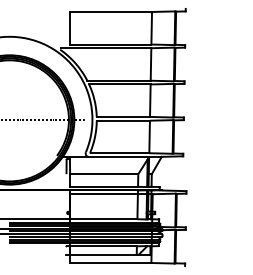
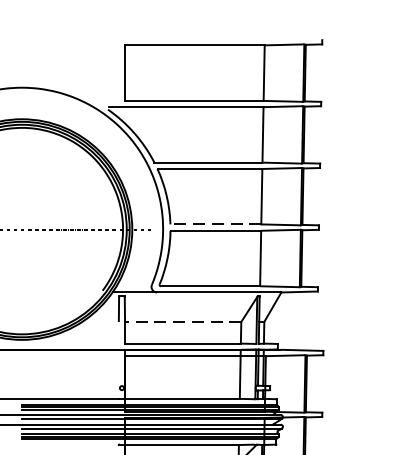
line: (123, 116) -> (216, 223), solid -> dashed
line: (103, 174) -> (181, 322), solid -> dashed

